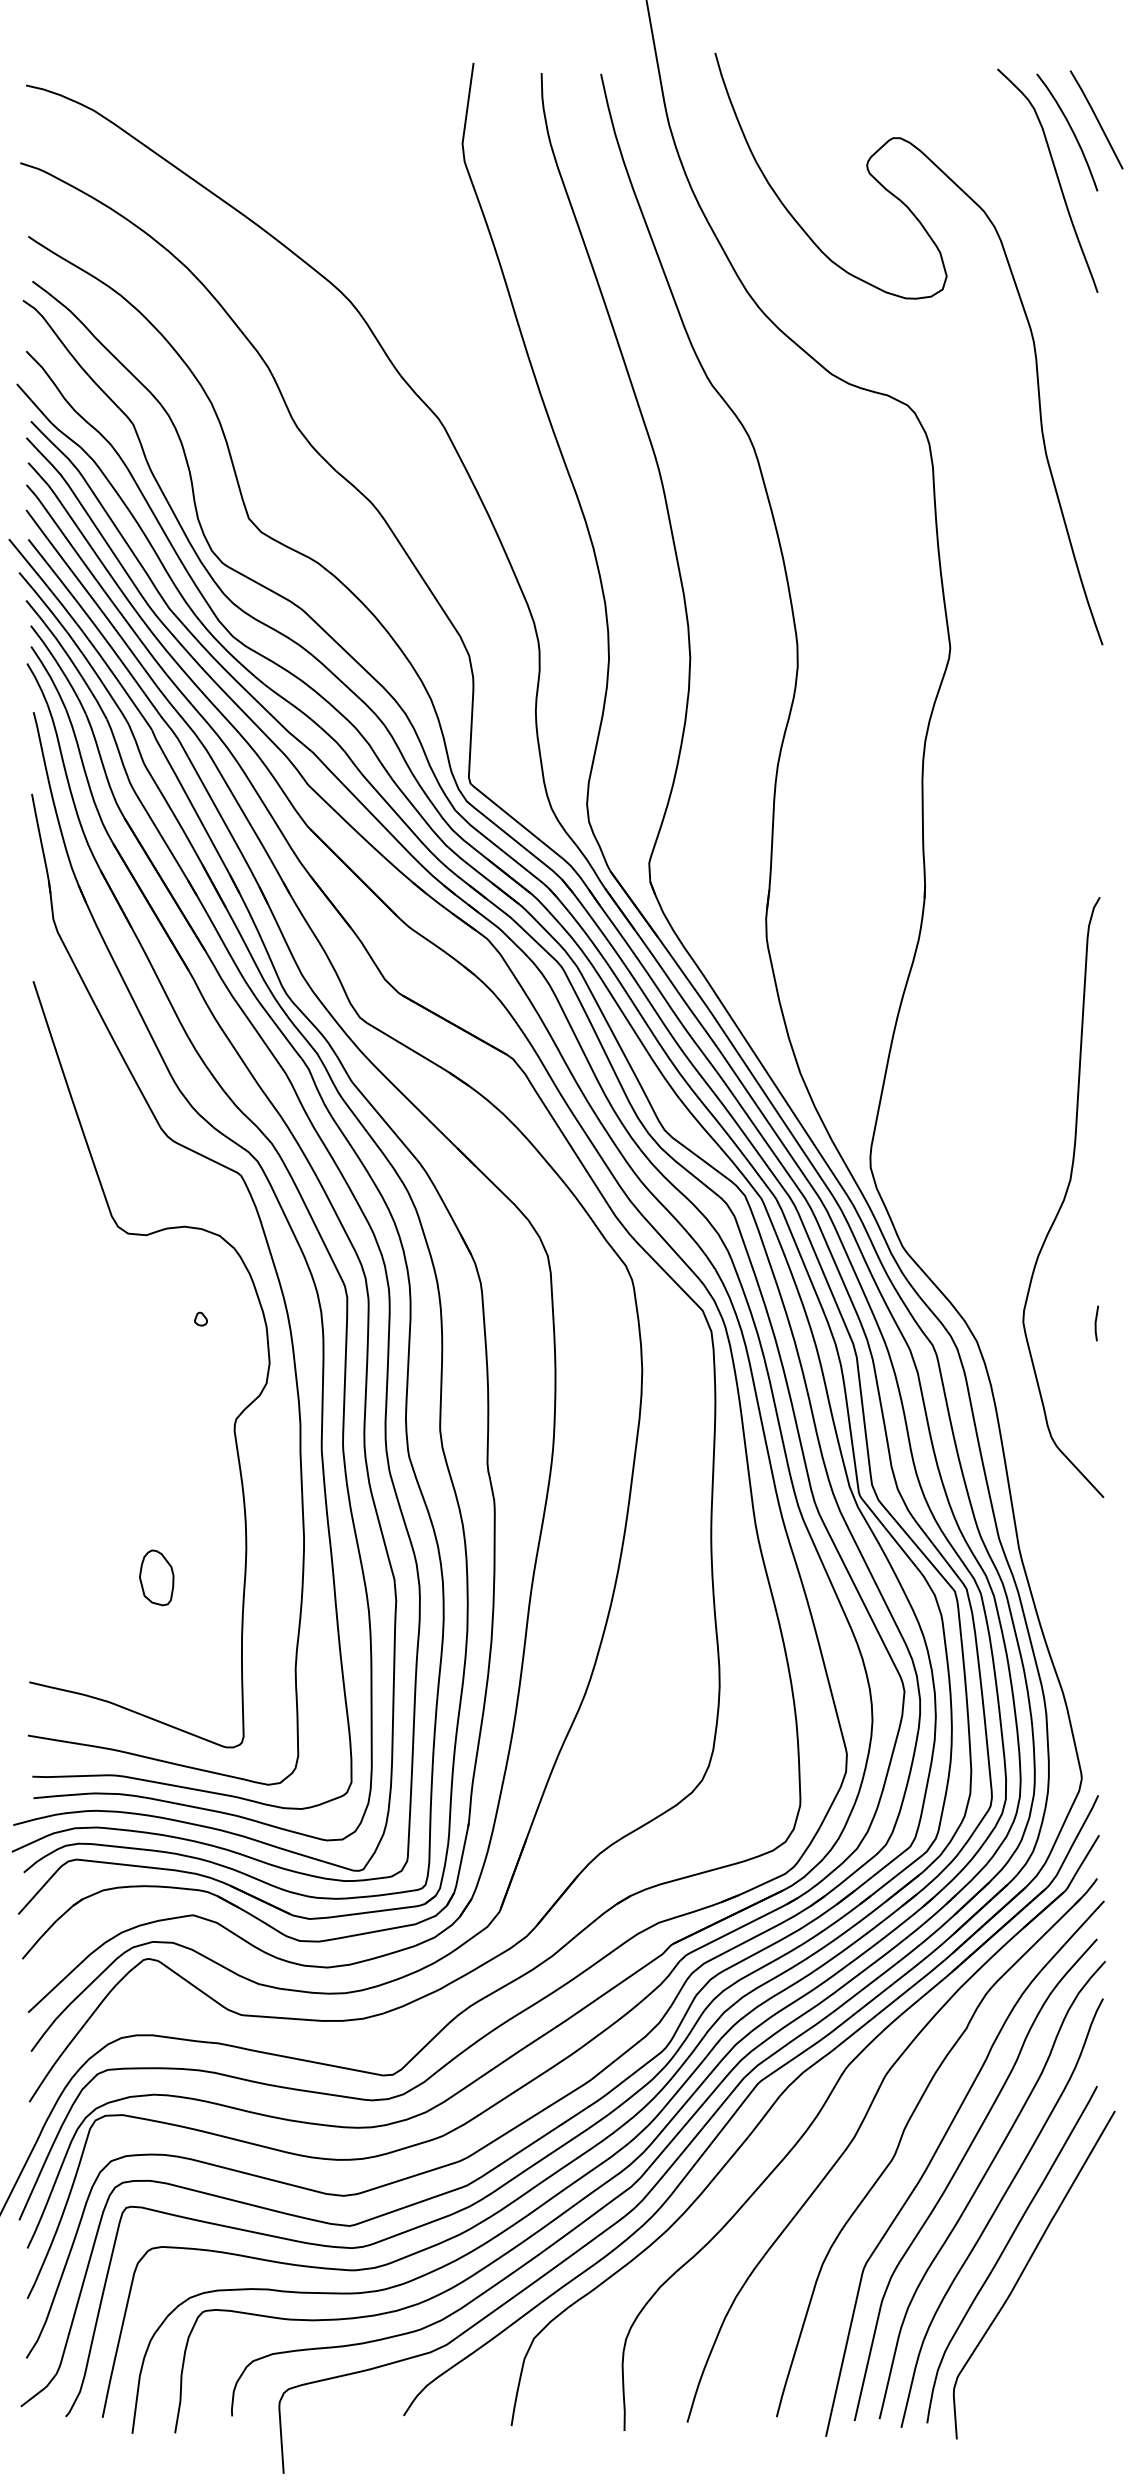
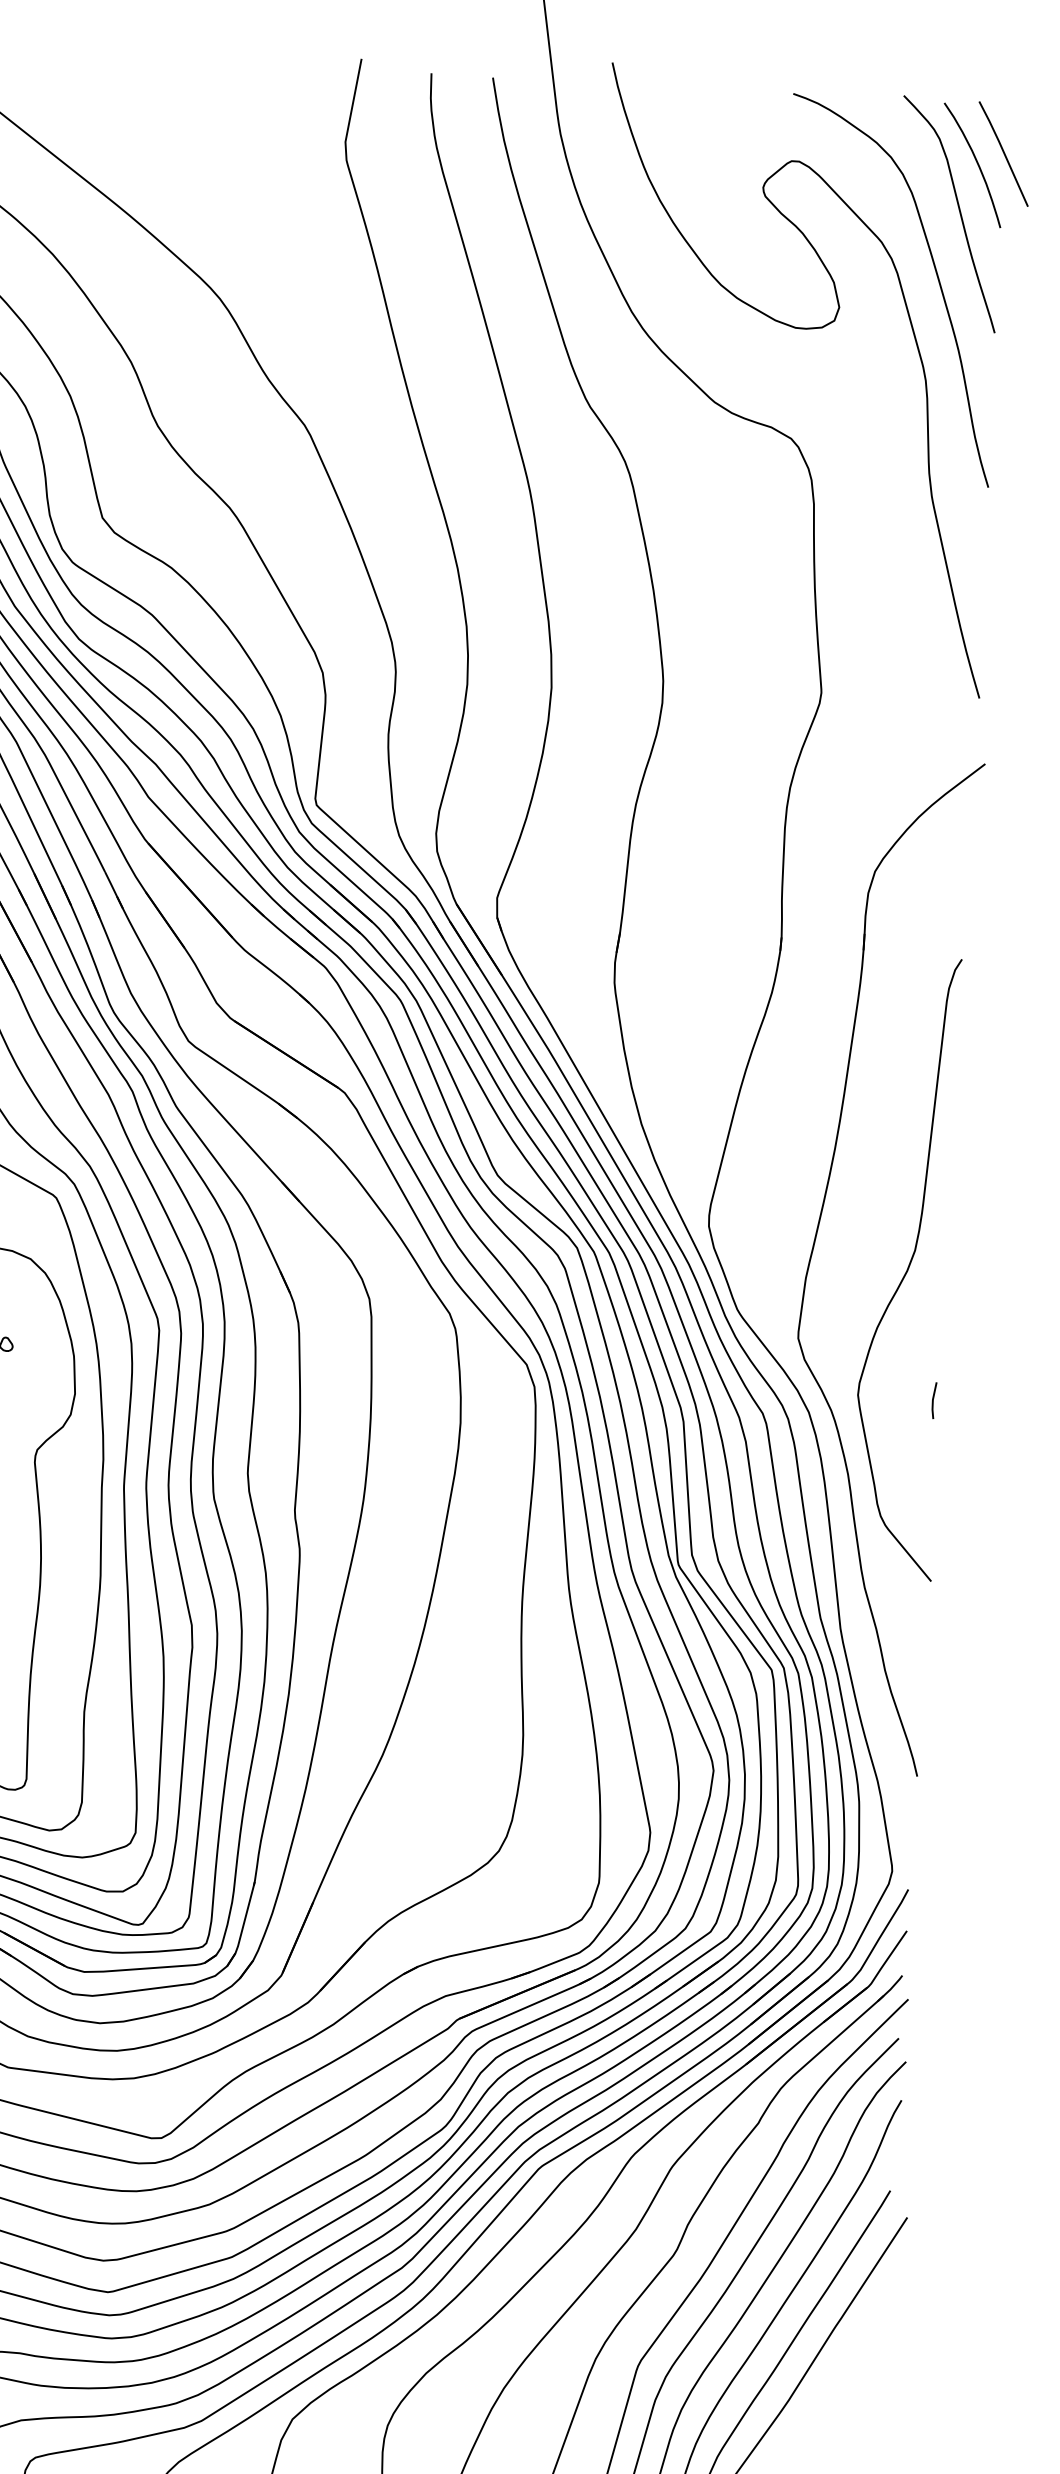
curve: (1037, 238) -> (935, 273), added
part: (973, 1182) -> (814, 1247), added

